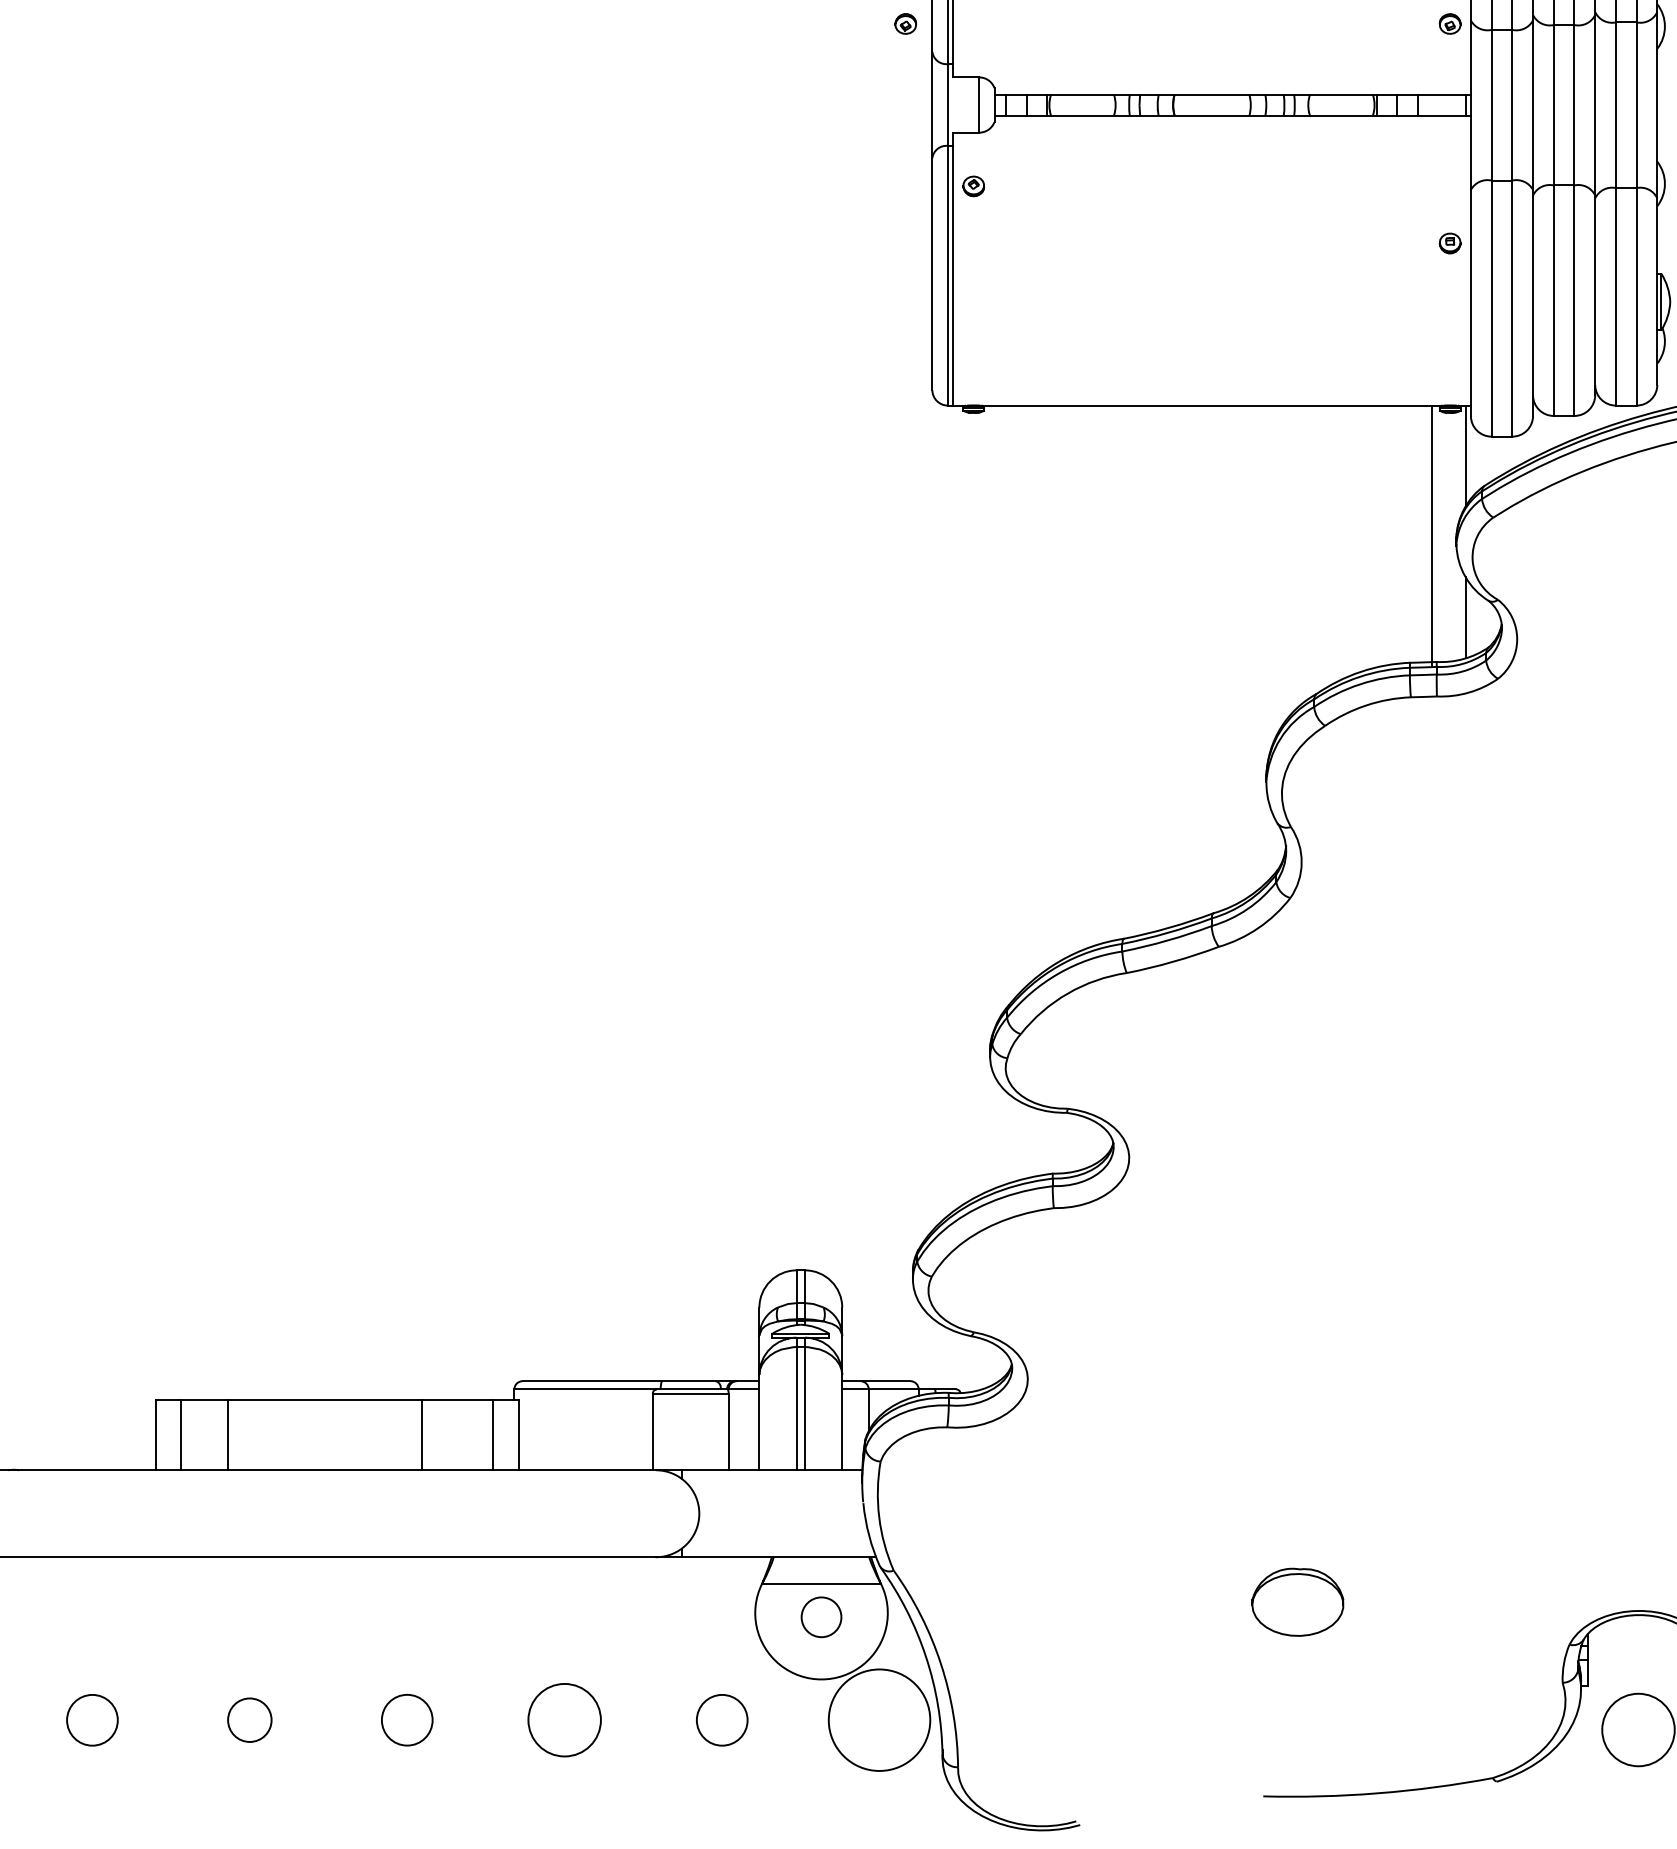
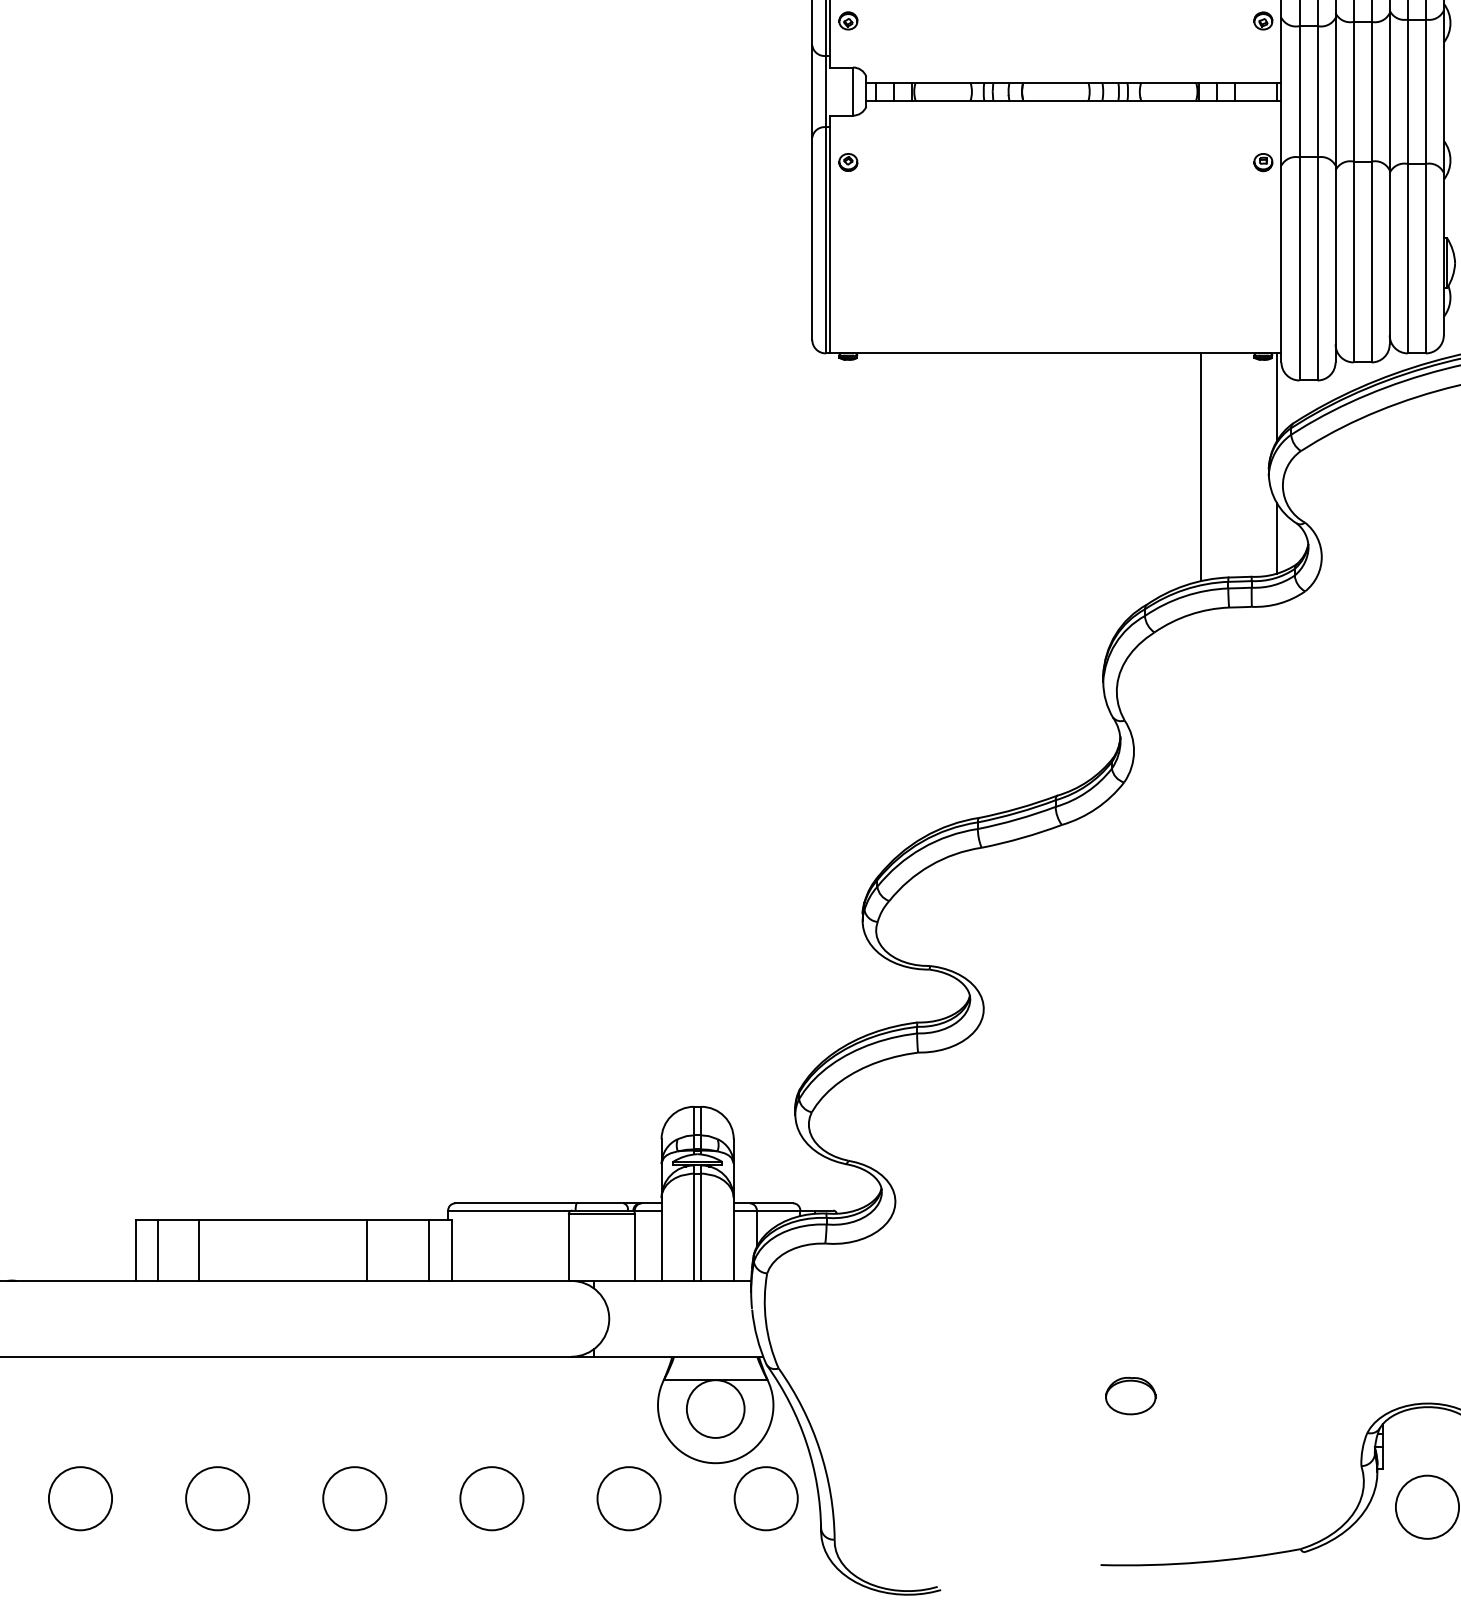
part: (905, 23) -> (848, 20), moved
part: (1449, 243) -> (1262, 162), moved
line: (1431, 536) -> (1200, 467), moved
part: (1297, 1602) -> (1130, 1396), size x0.62
circle: (821, 1617) -> (715, 1409), size x1.67
circle: (249, 1719) -> (217, 1498), size x1.67
circle: (407, 1719) -> (355, 1498), size x1.43
circle: (879, 1719) -> (766, 1498), size x0.71
circle: (92, 1720) -> (80, 1498), size x1.43
circle: (722, 1720) -> (629, 1498), size x1.43

